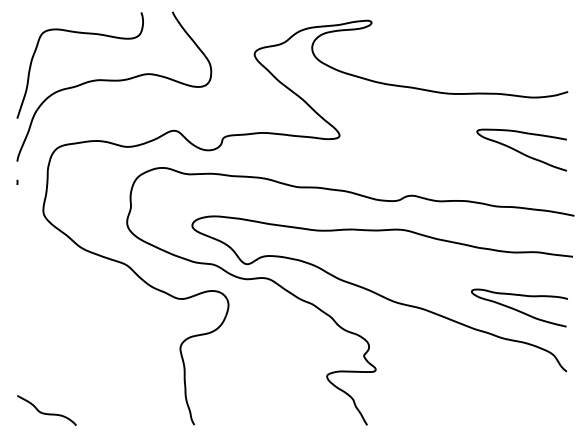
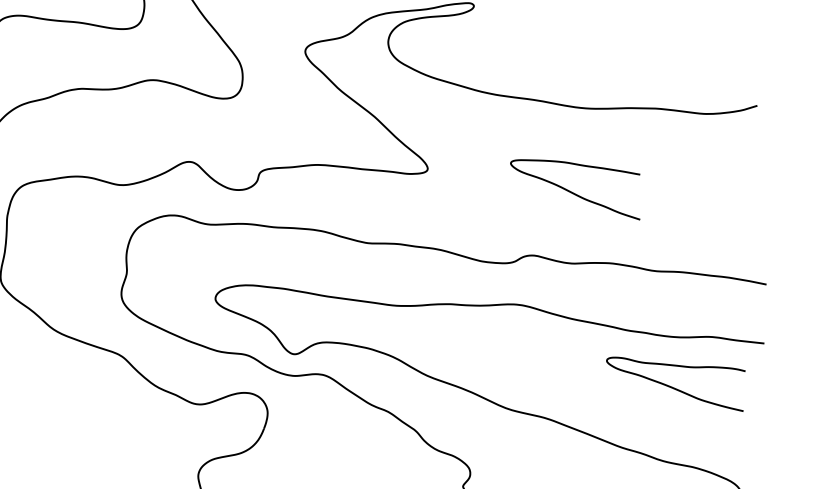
curve: (520, 151) -> (573, 191), moved
curve: (517, 309) -> (672, 386), moved

